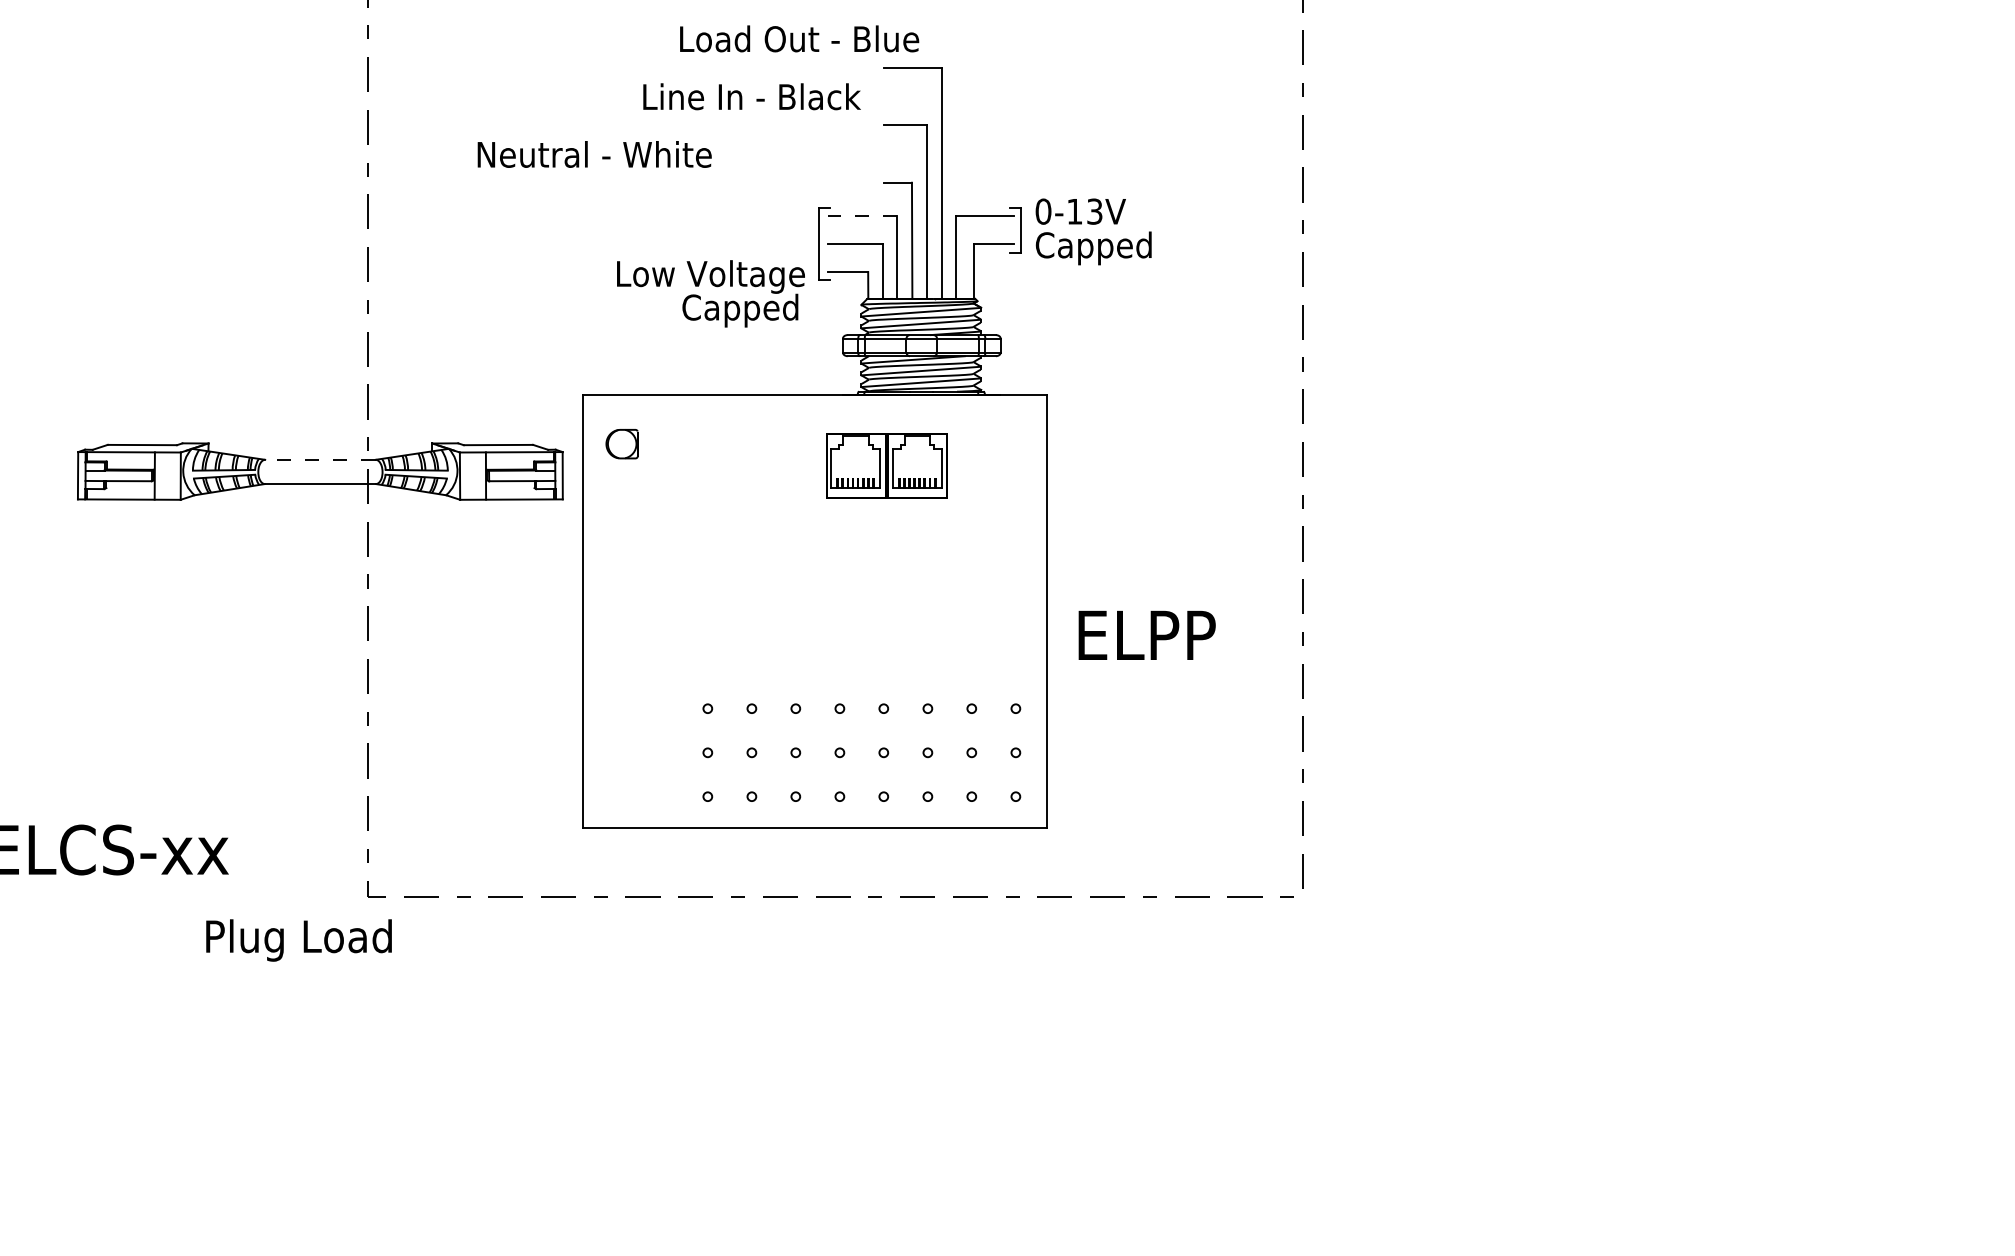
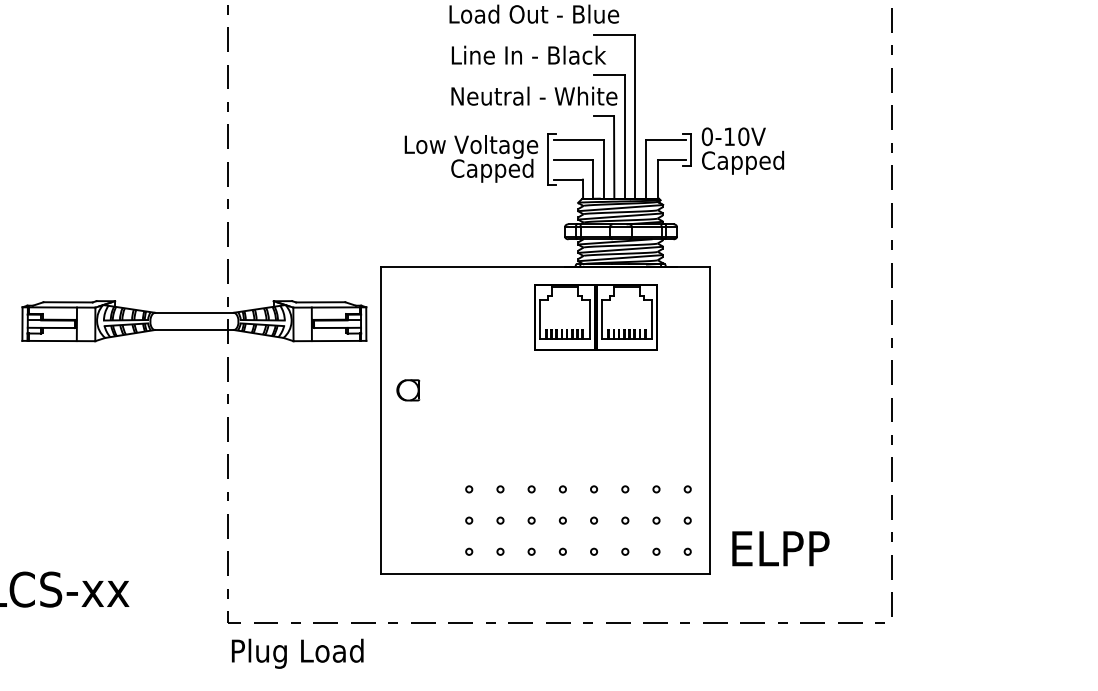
text: (751, 96) -> (528, 55), moved
text: (594, 154) -> (534, 96), moved
text: (1094, 211) -> (743, 136), 0-13V -> 0-10V
line: (862, 215) -> (578, 139), dashed -> solid
text: (710, 293) -> (471, 158), moved
part: (621, 444) -> (407, 390), moved
line: (319, 459) -> (193, 312), dashed -> solid
part: (886, 465) -> (595, 316), size x1.43
text: (1146, 634) -> (780, 548), moved
text: (298, 940) -> (297, 653), moved

